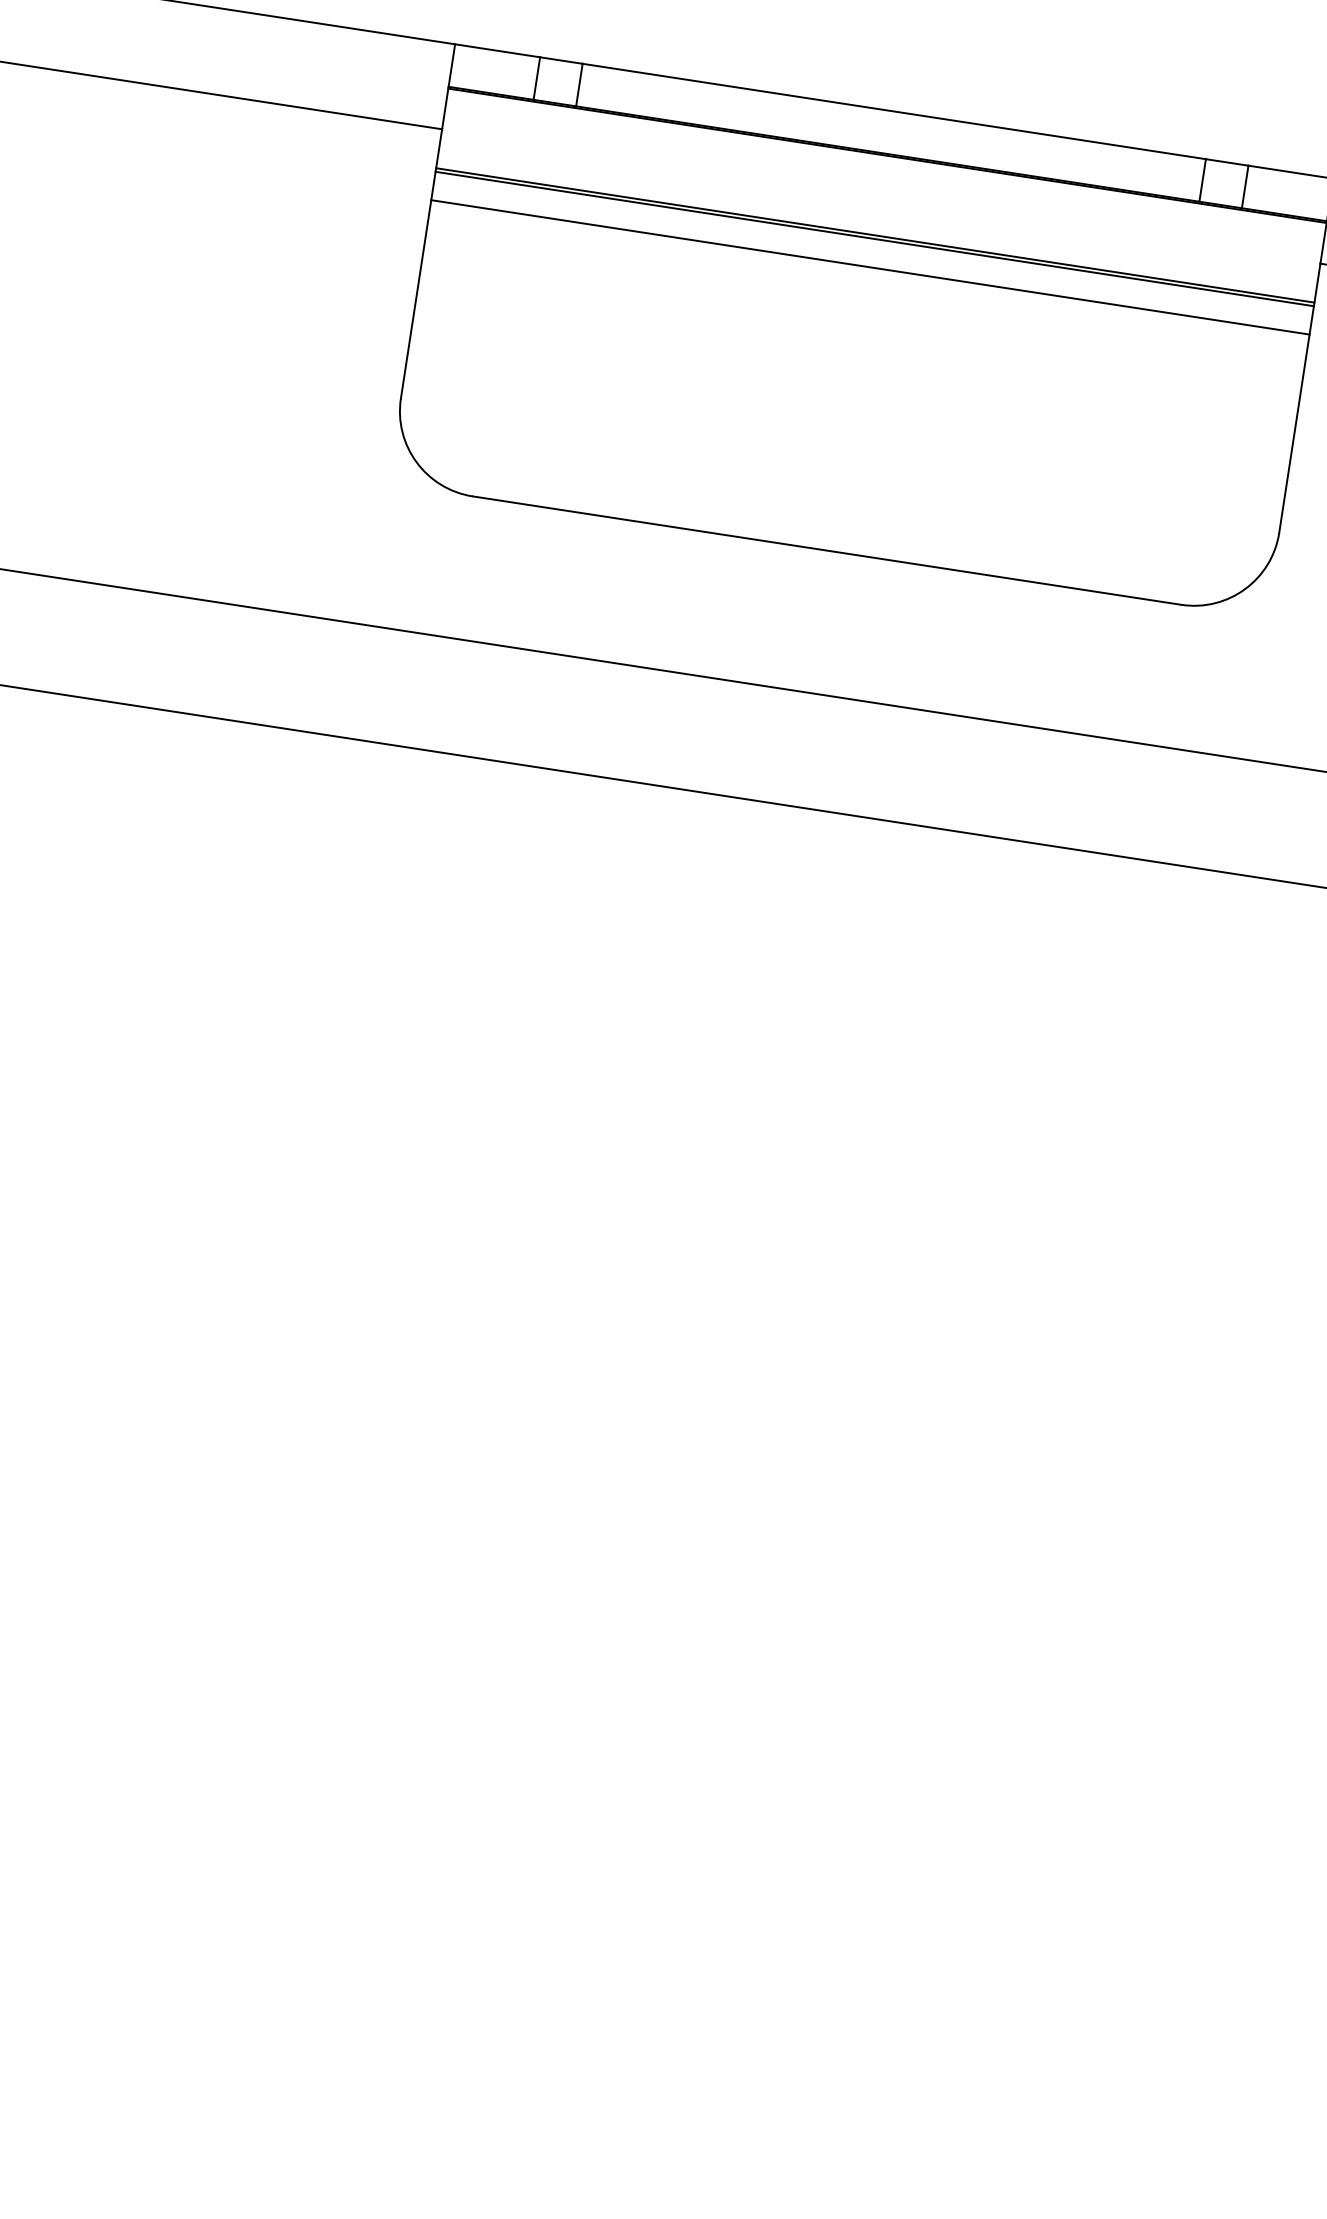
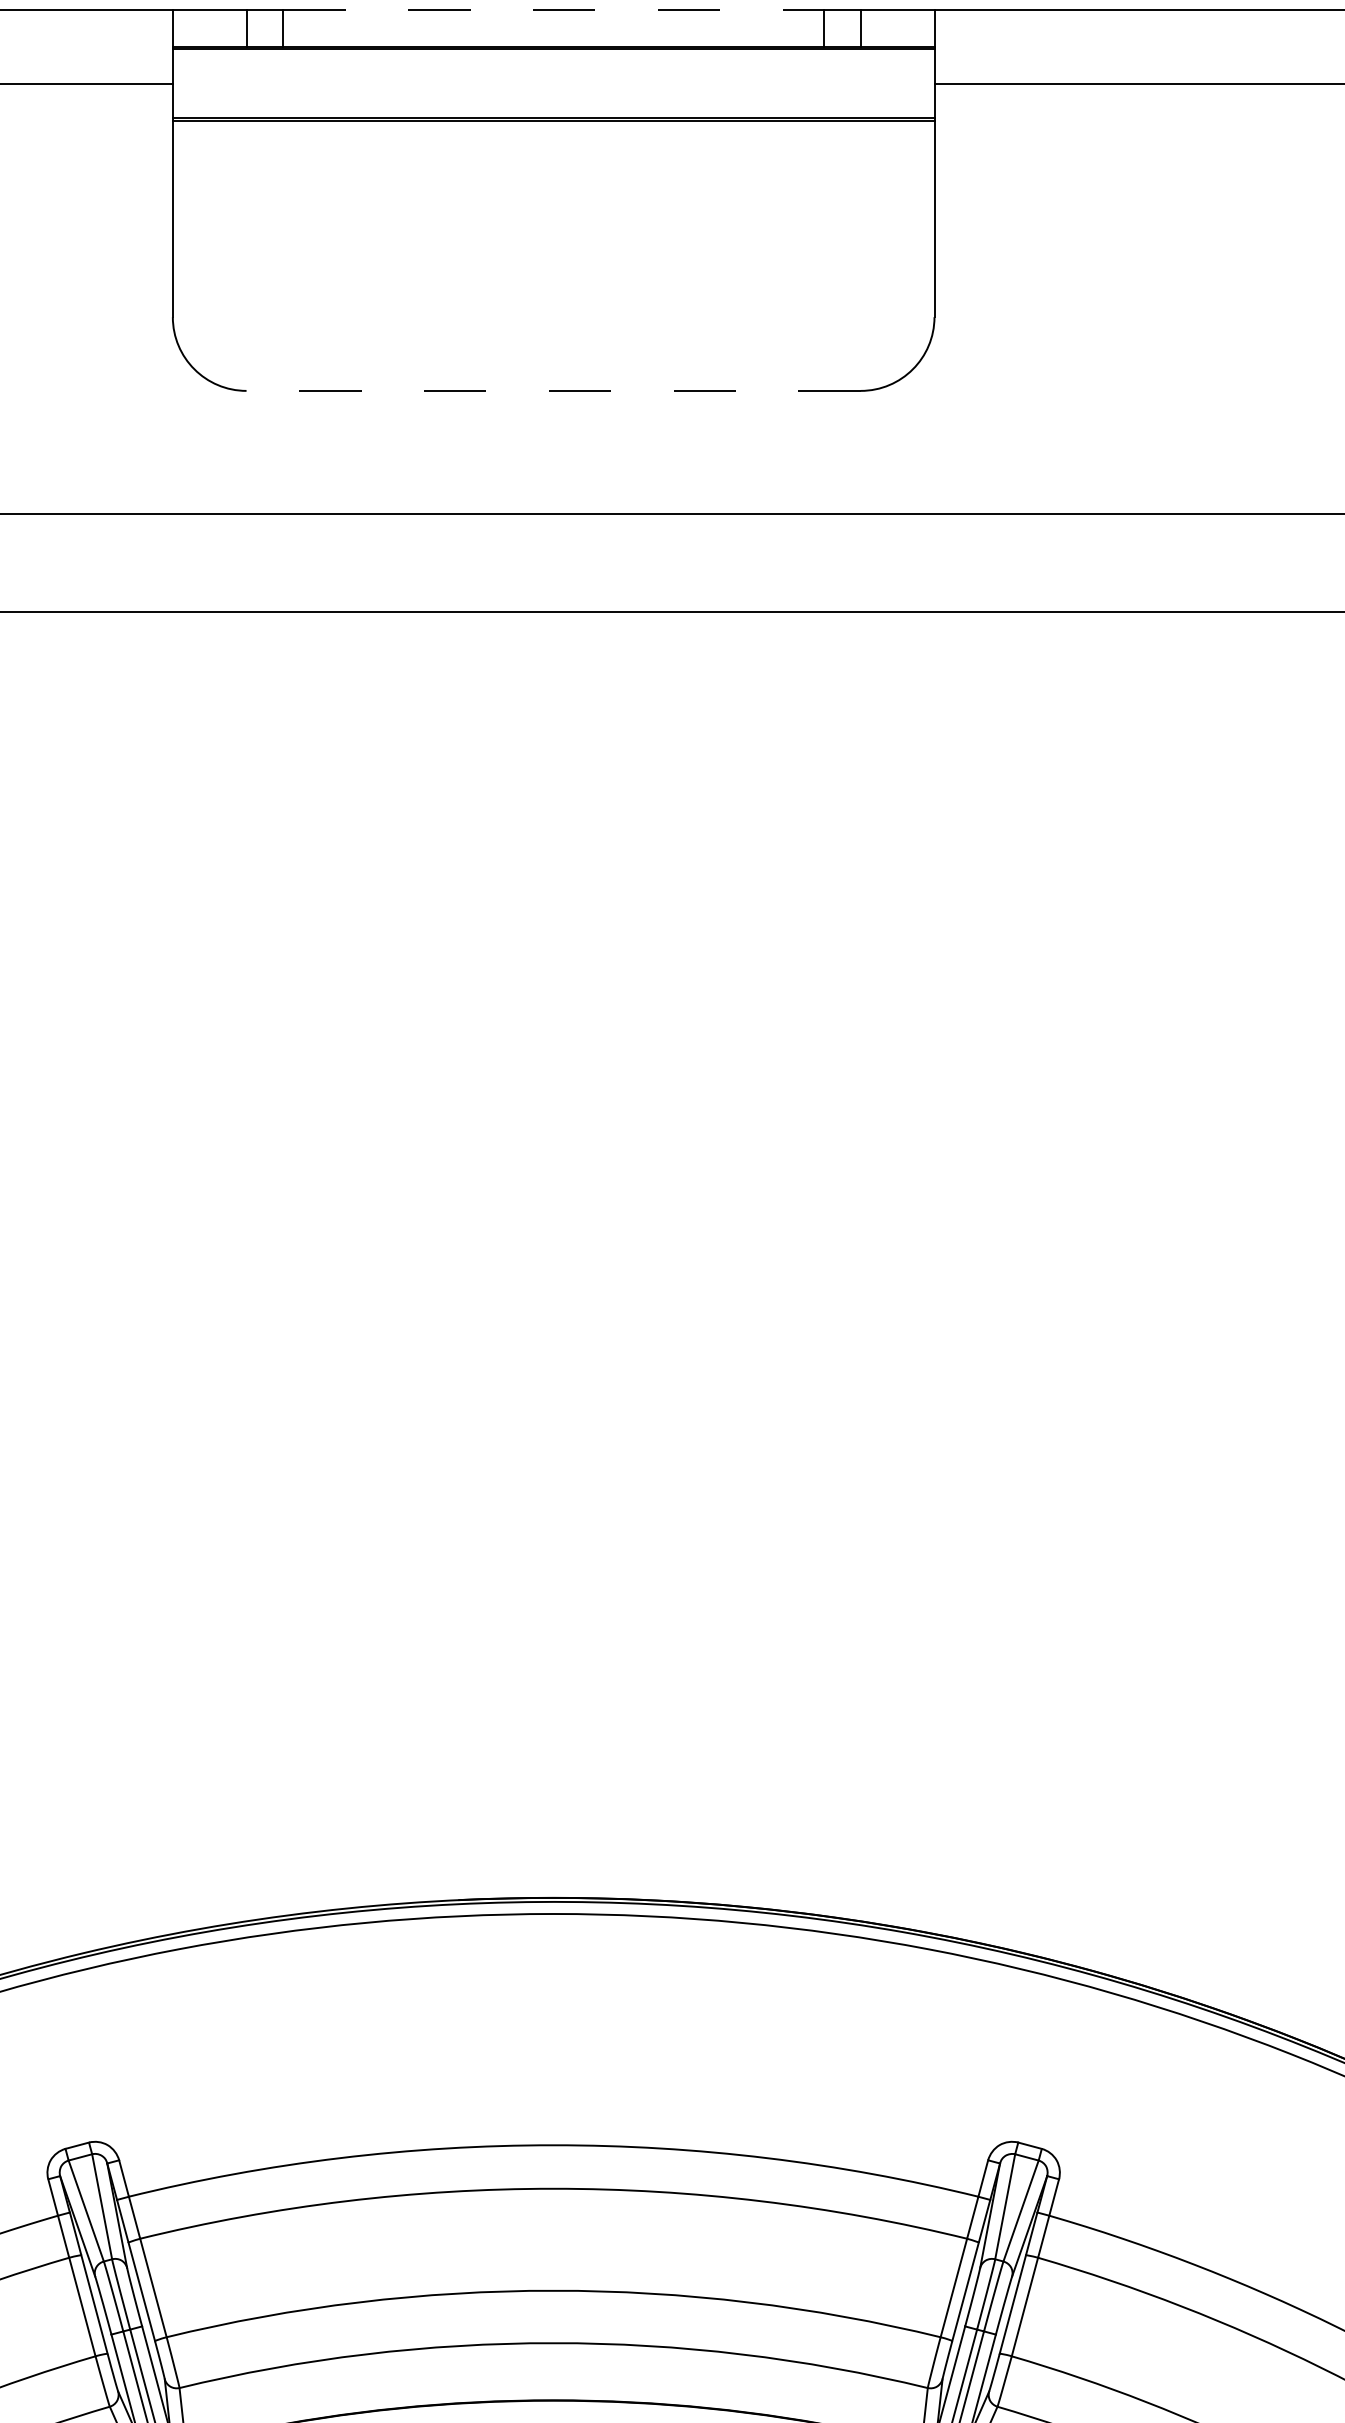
line: (895, 112) -> (554, 10), solid -> dashed
line: (870, 267) -> (553, 145), removed
line: (826, 550) -> (553, 390), solid -> dashed

